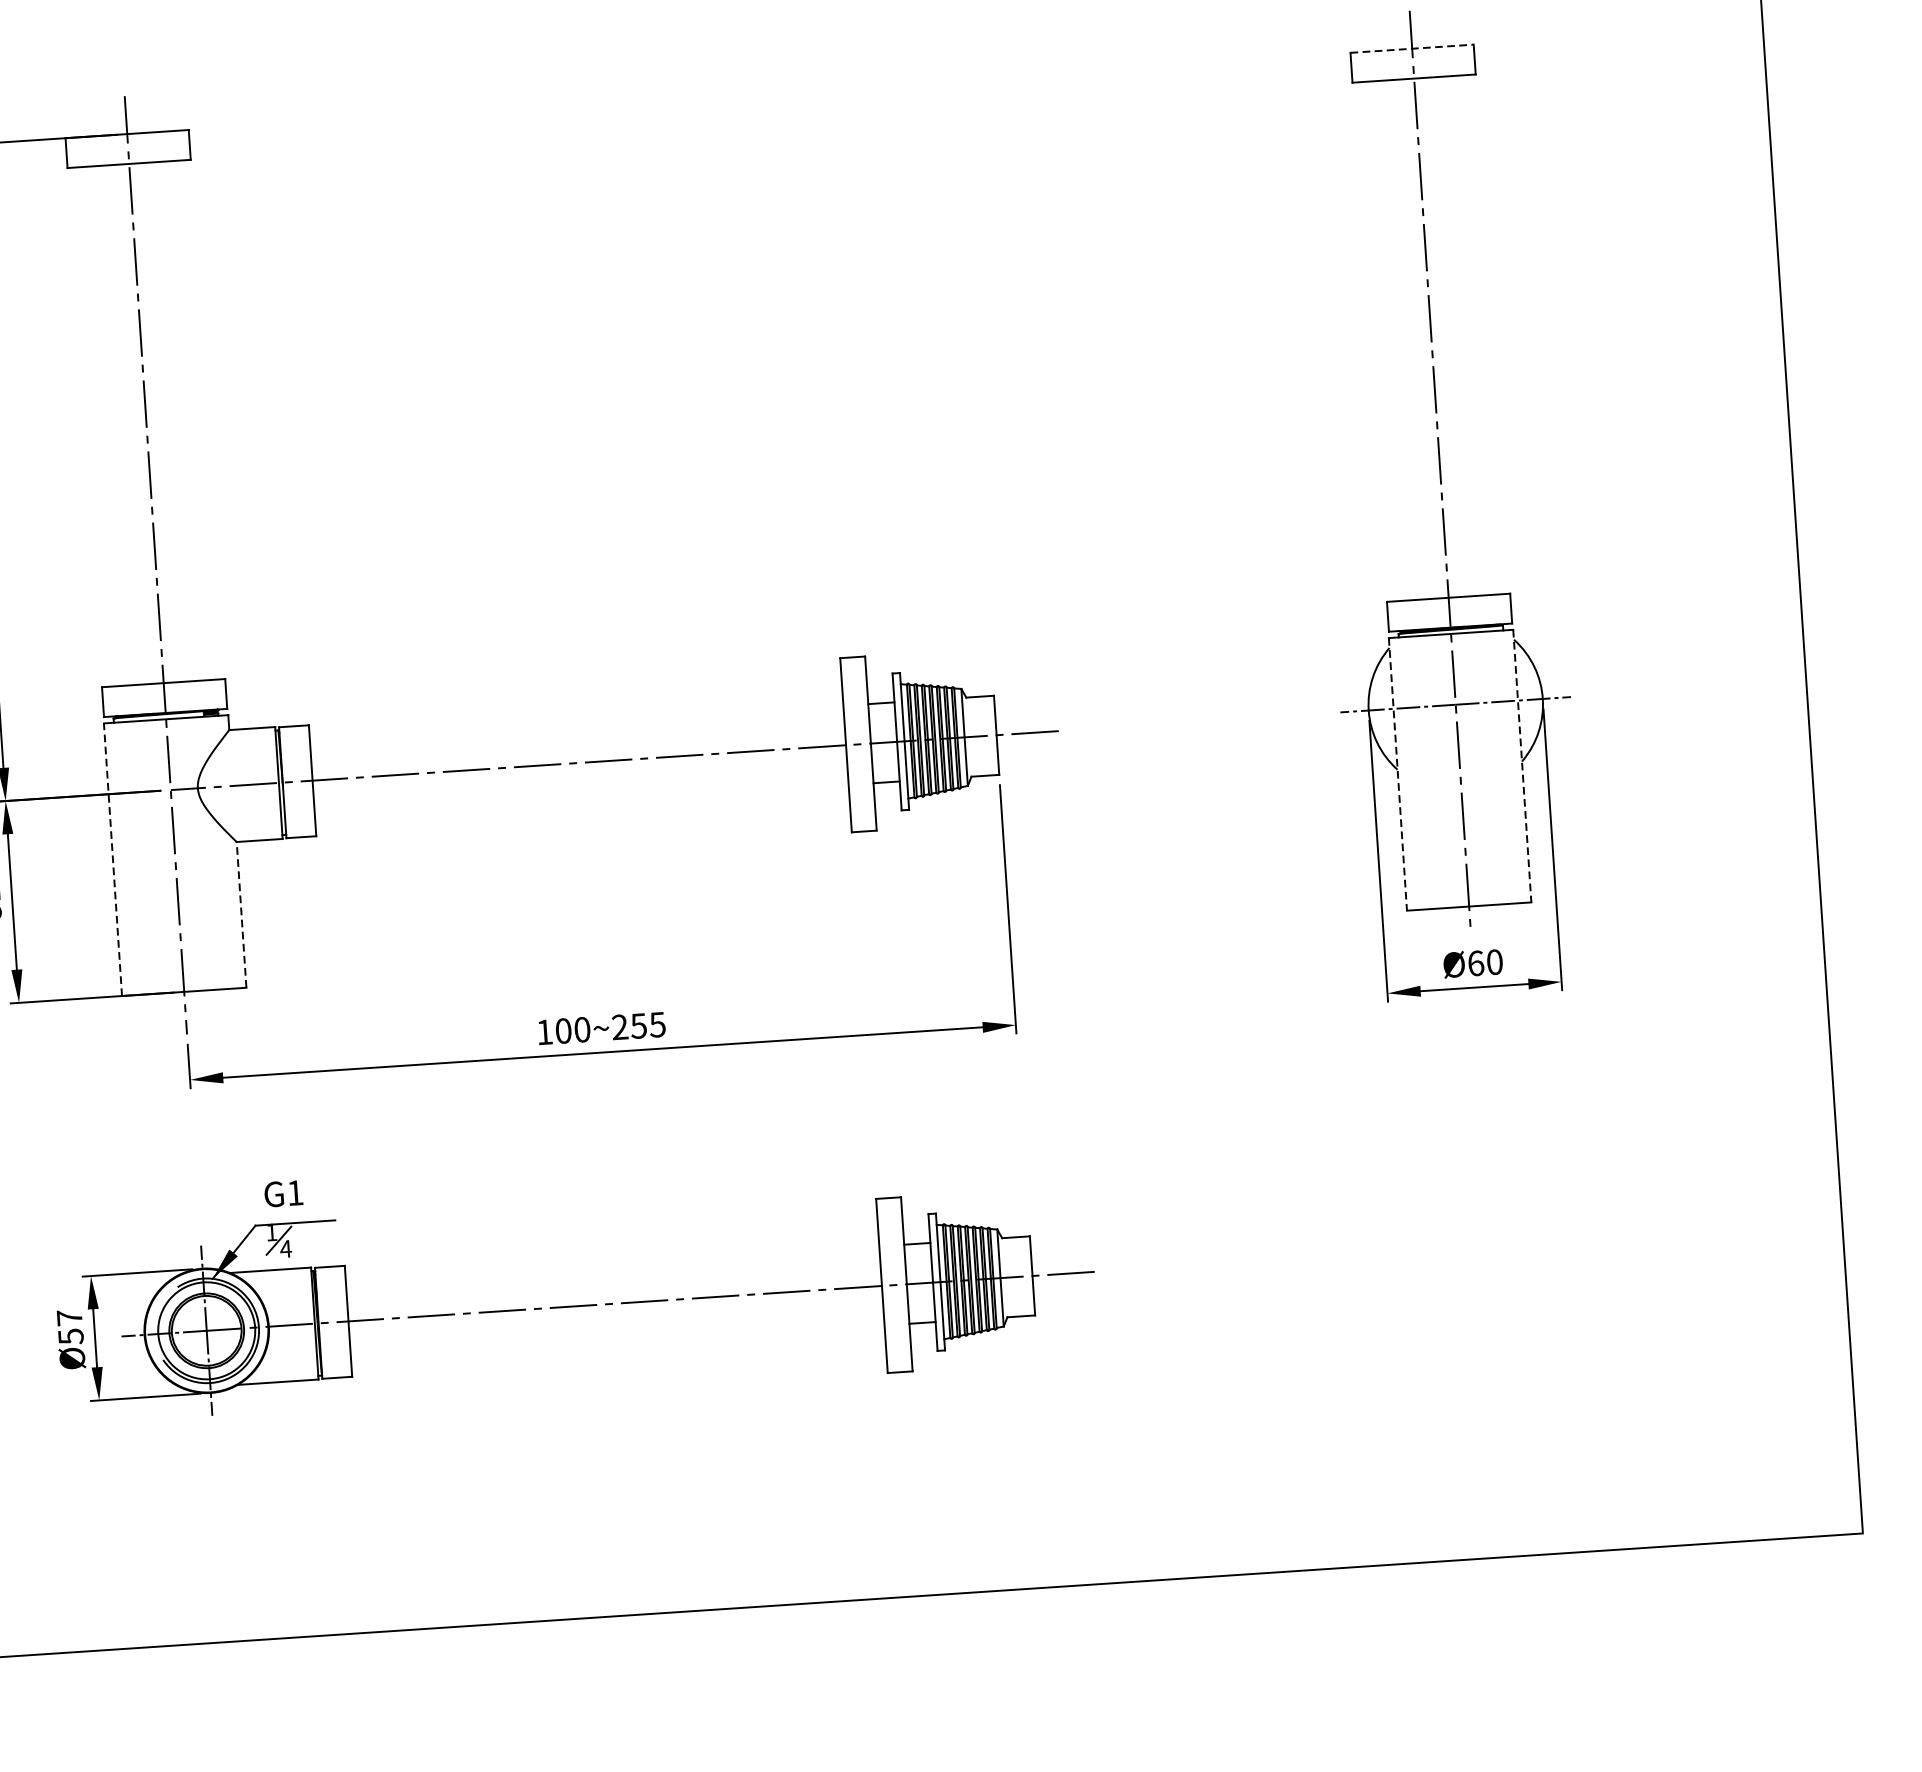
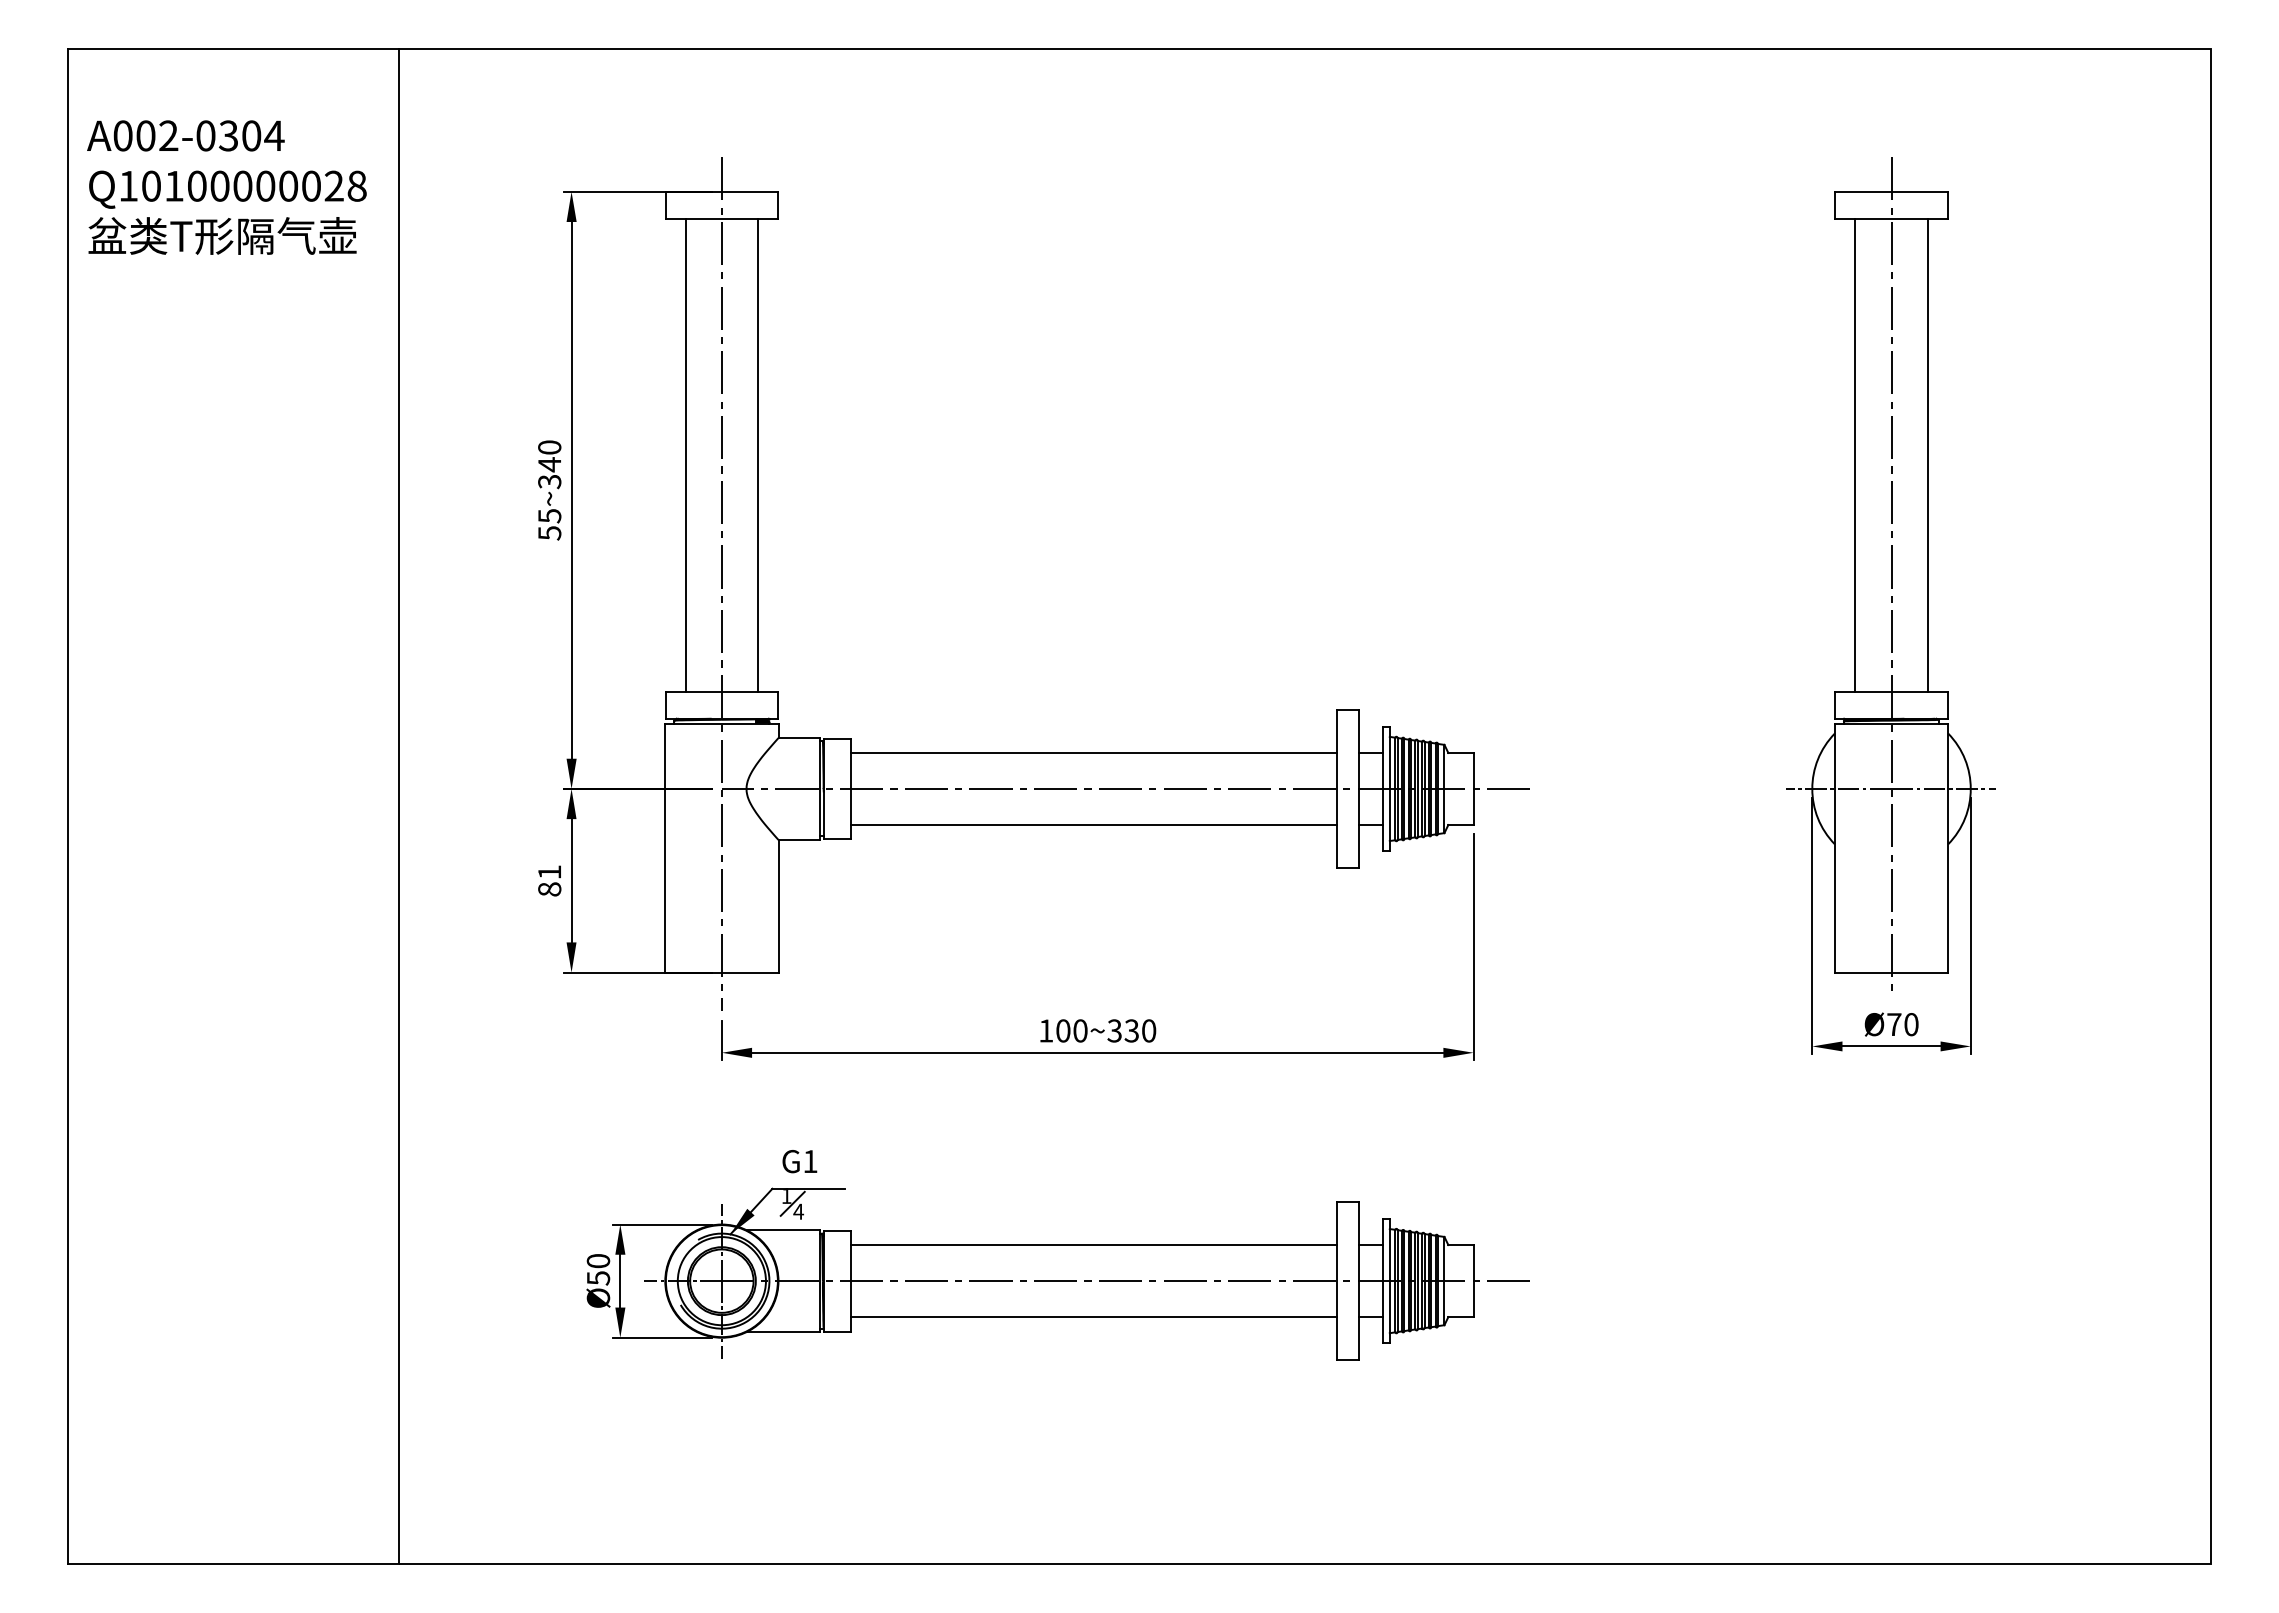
line: (1412, 48) -> (1891, 191), dashed -> solid
line: (1470, 334) -> (1927, 454), added
line: (1391, 339) -> (1855, 454), added
line: (186, 420) -> (758, 454), added
line: (106, 425) -> (685, 454), added
line: (576, 724) -> (1093, 753), added
line: (1522, 767) -> (1948, 849), dashed -> solid
line: (1397, 775) -> (1834, 849), dashed -> solid
line: (581, 803) -> (1093, 825), added
line: (113, 859) -> (665, 848), dashed -> solid
line: (241, 914) -> (778, 905), dashed -> solid
text: (1476, 963) -> (1894, 1024), Ø60 -> Ø70
text: (638, 1025) -> (1131, 1030), 255 -> 330
line: (612, 1264) -> (1093, 1245), added
text: (69, 1318) -> (598, 1261), Ø57 -> Ø50
line: (617, 1343) -> (1093, 1317), added

